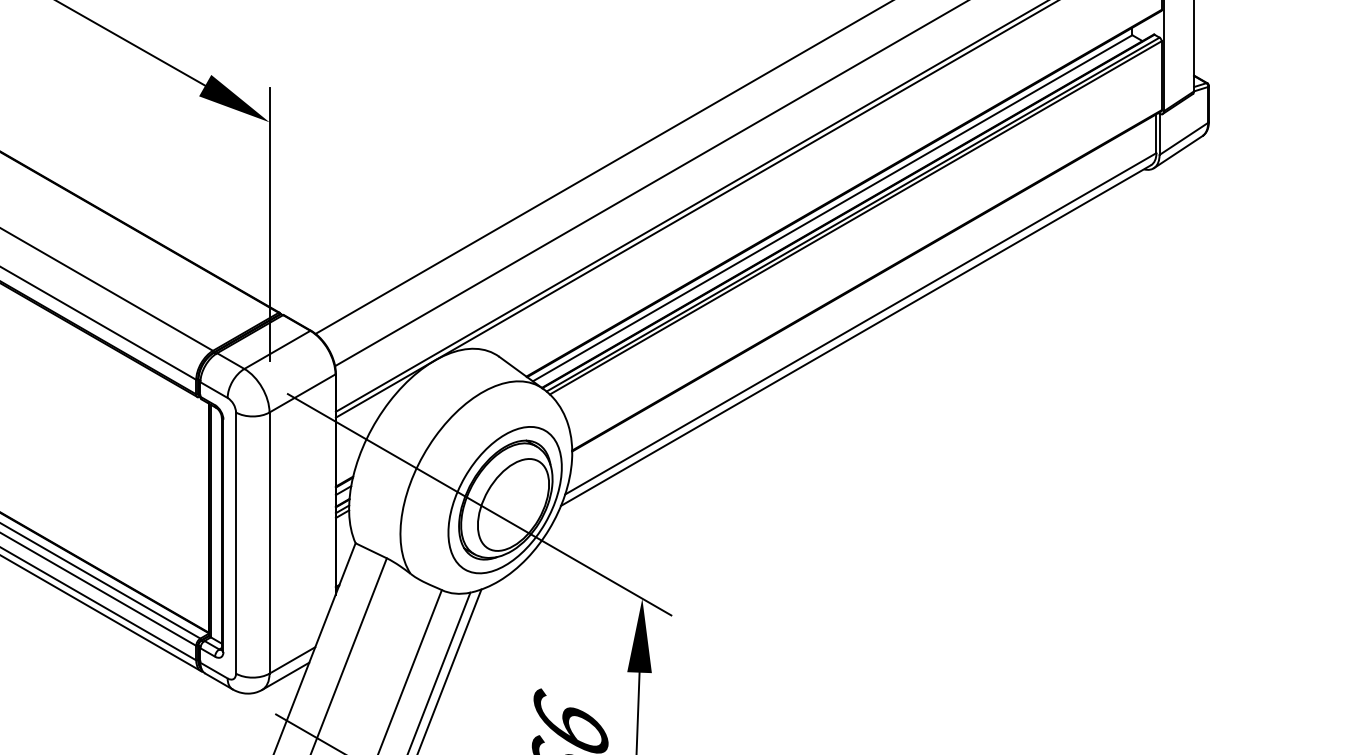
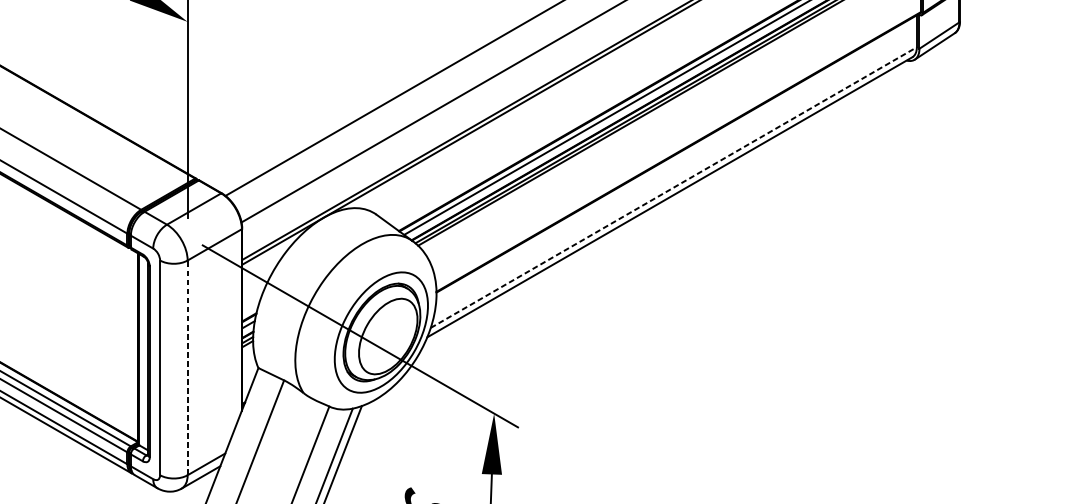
line: (861, 323) -> (674, 187), solid -> dashed
line: (269, 543) -> (187, 368), solid -> dashed

